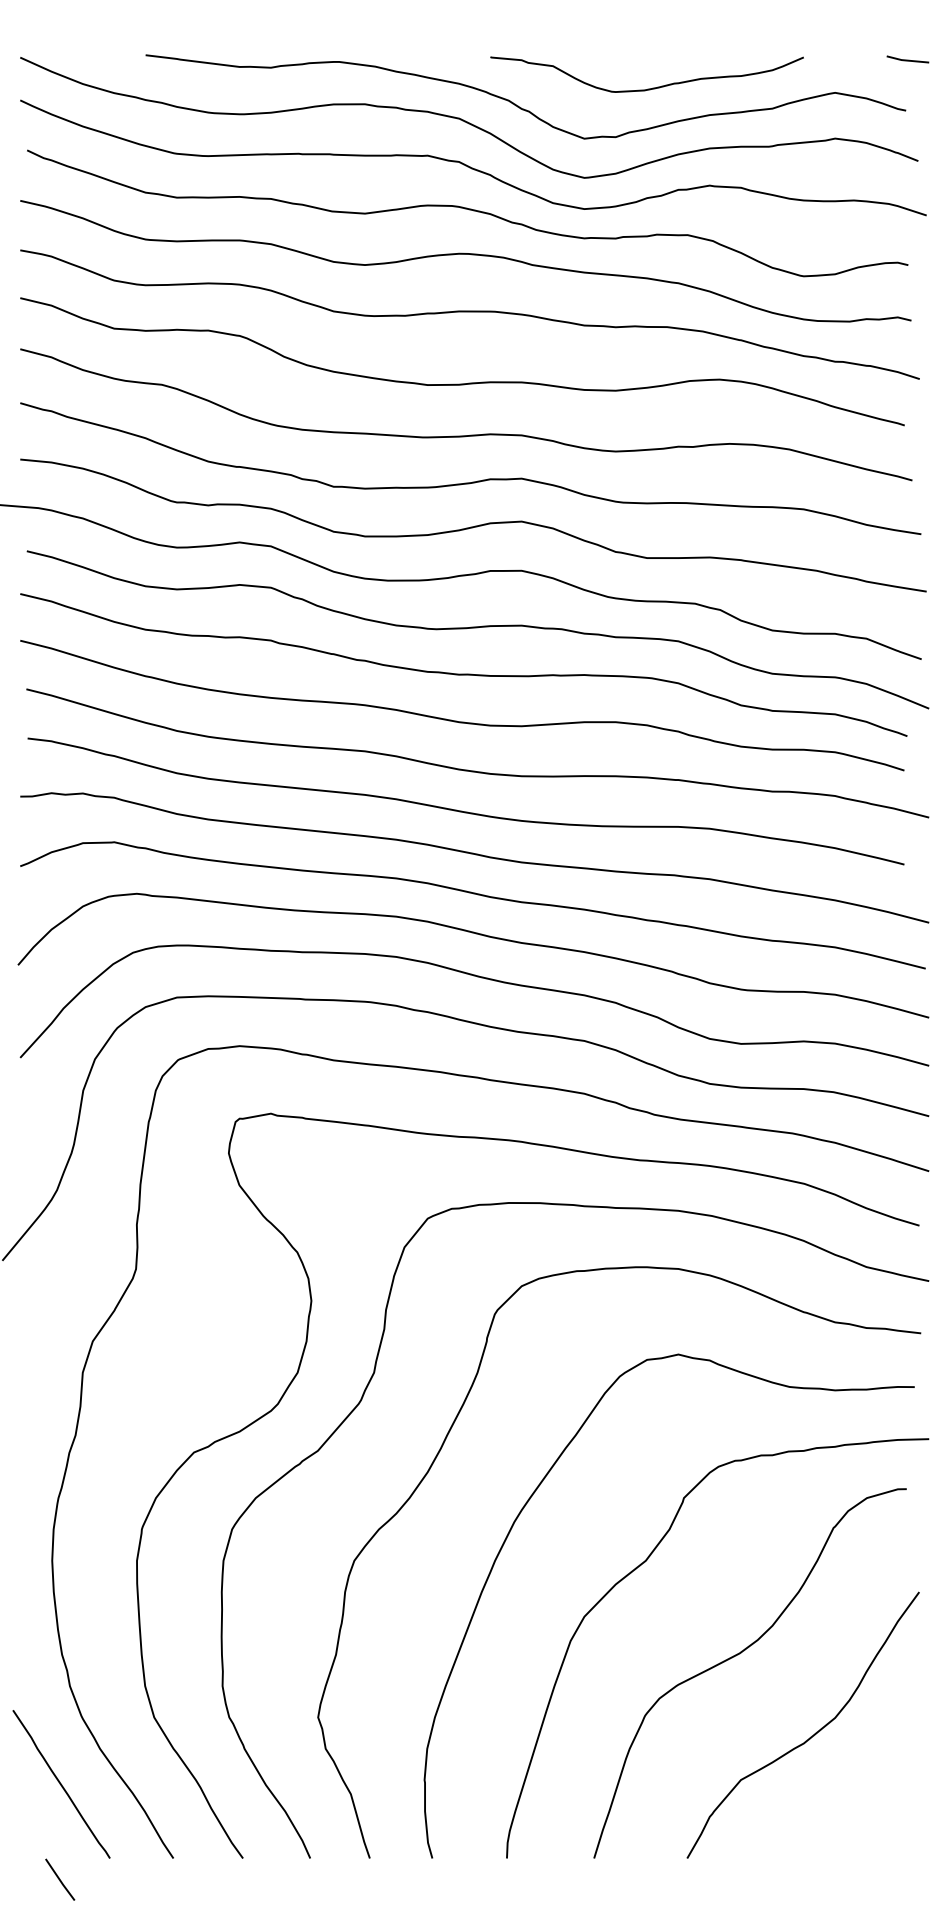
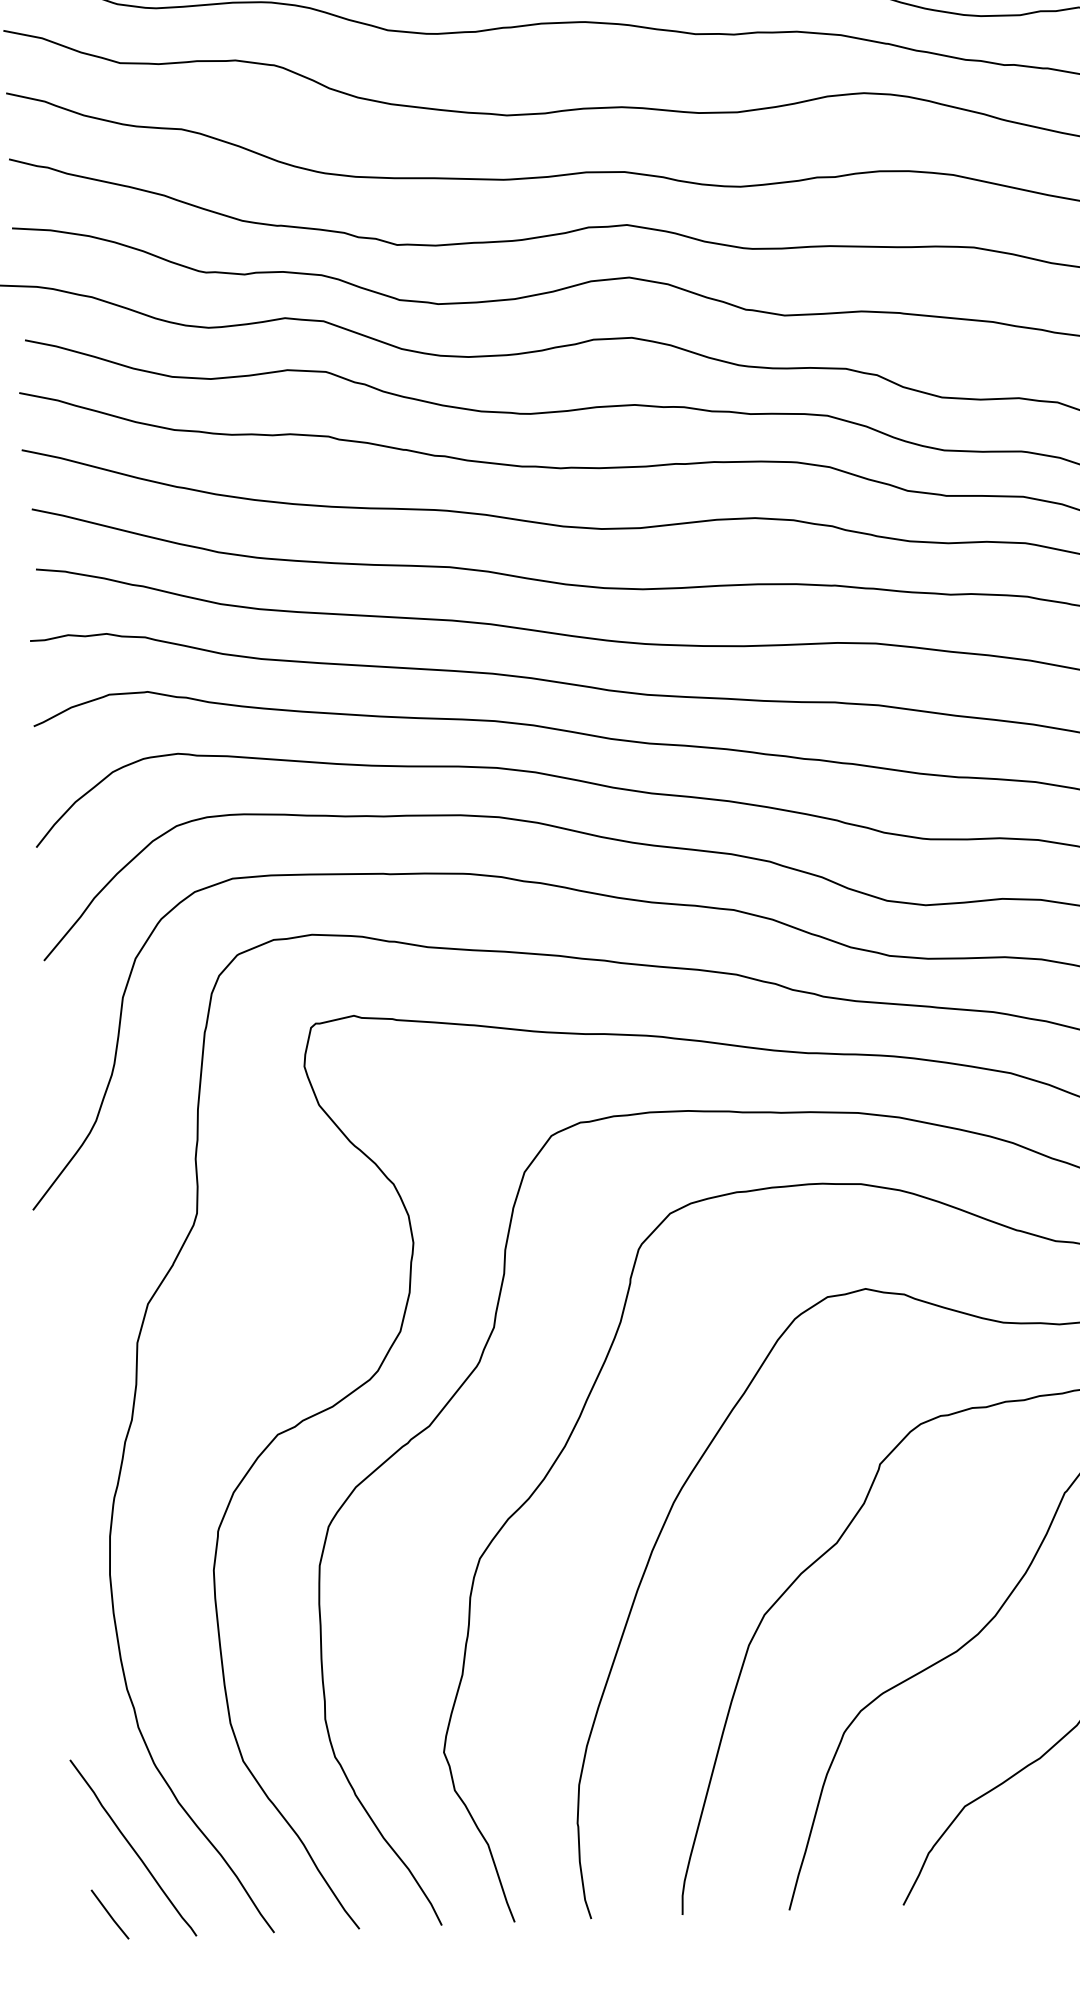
line: (60, 1879) -> (110, 1914), moved

